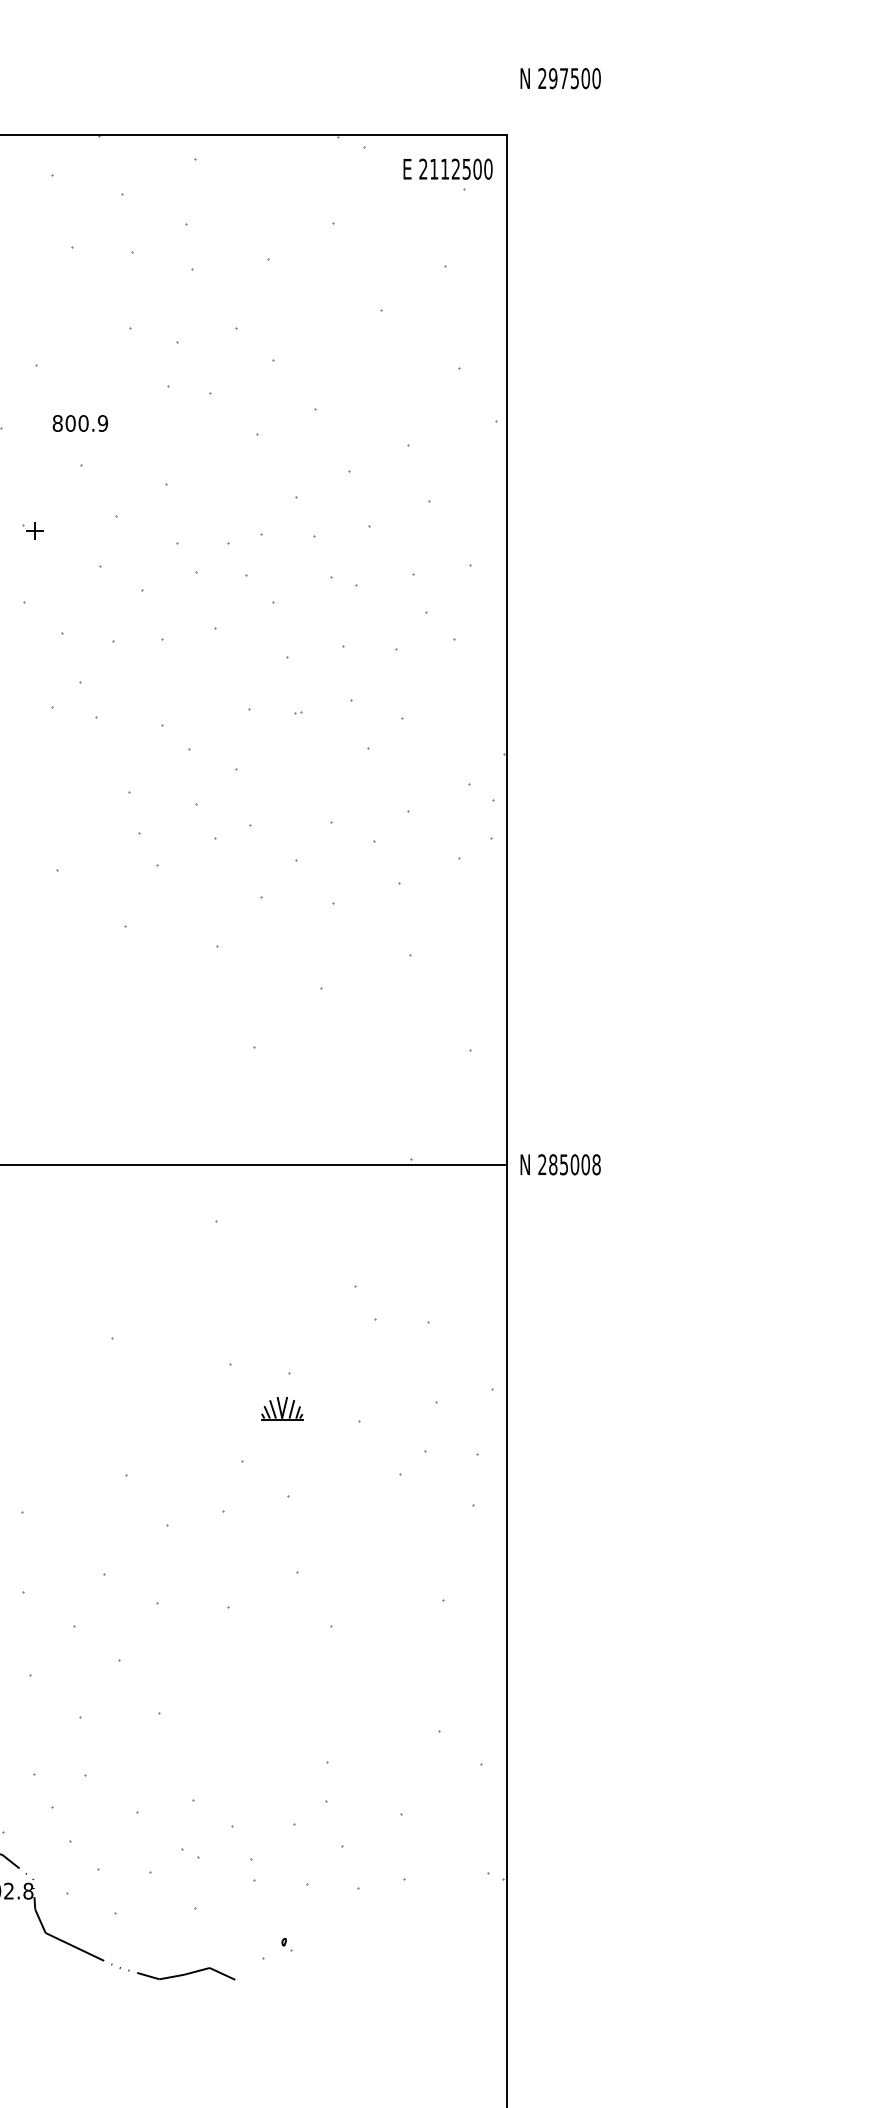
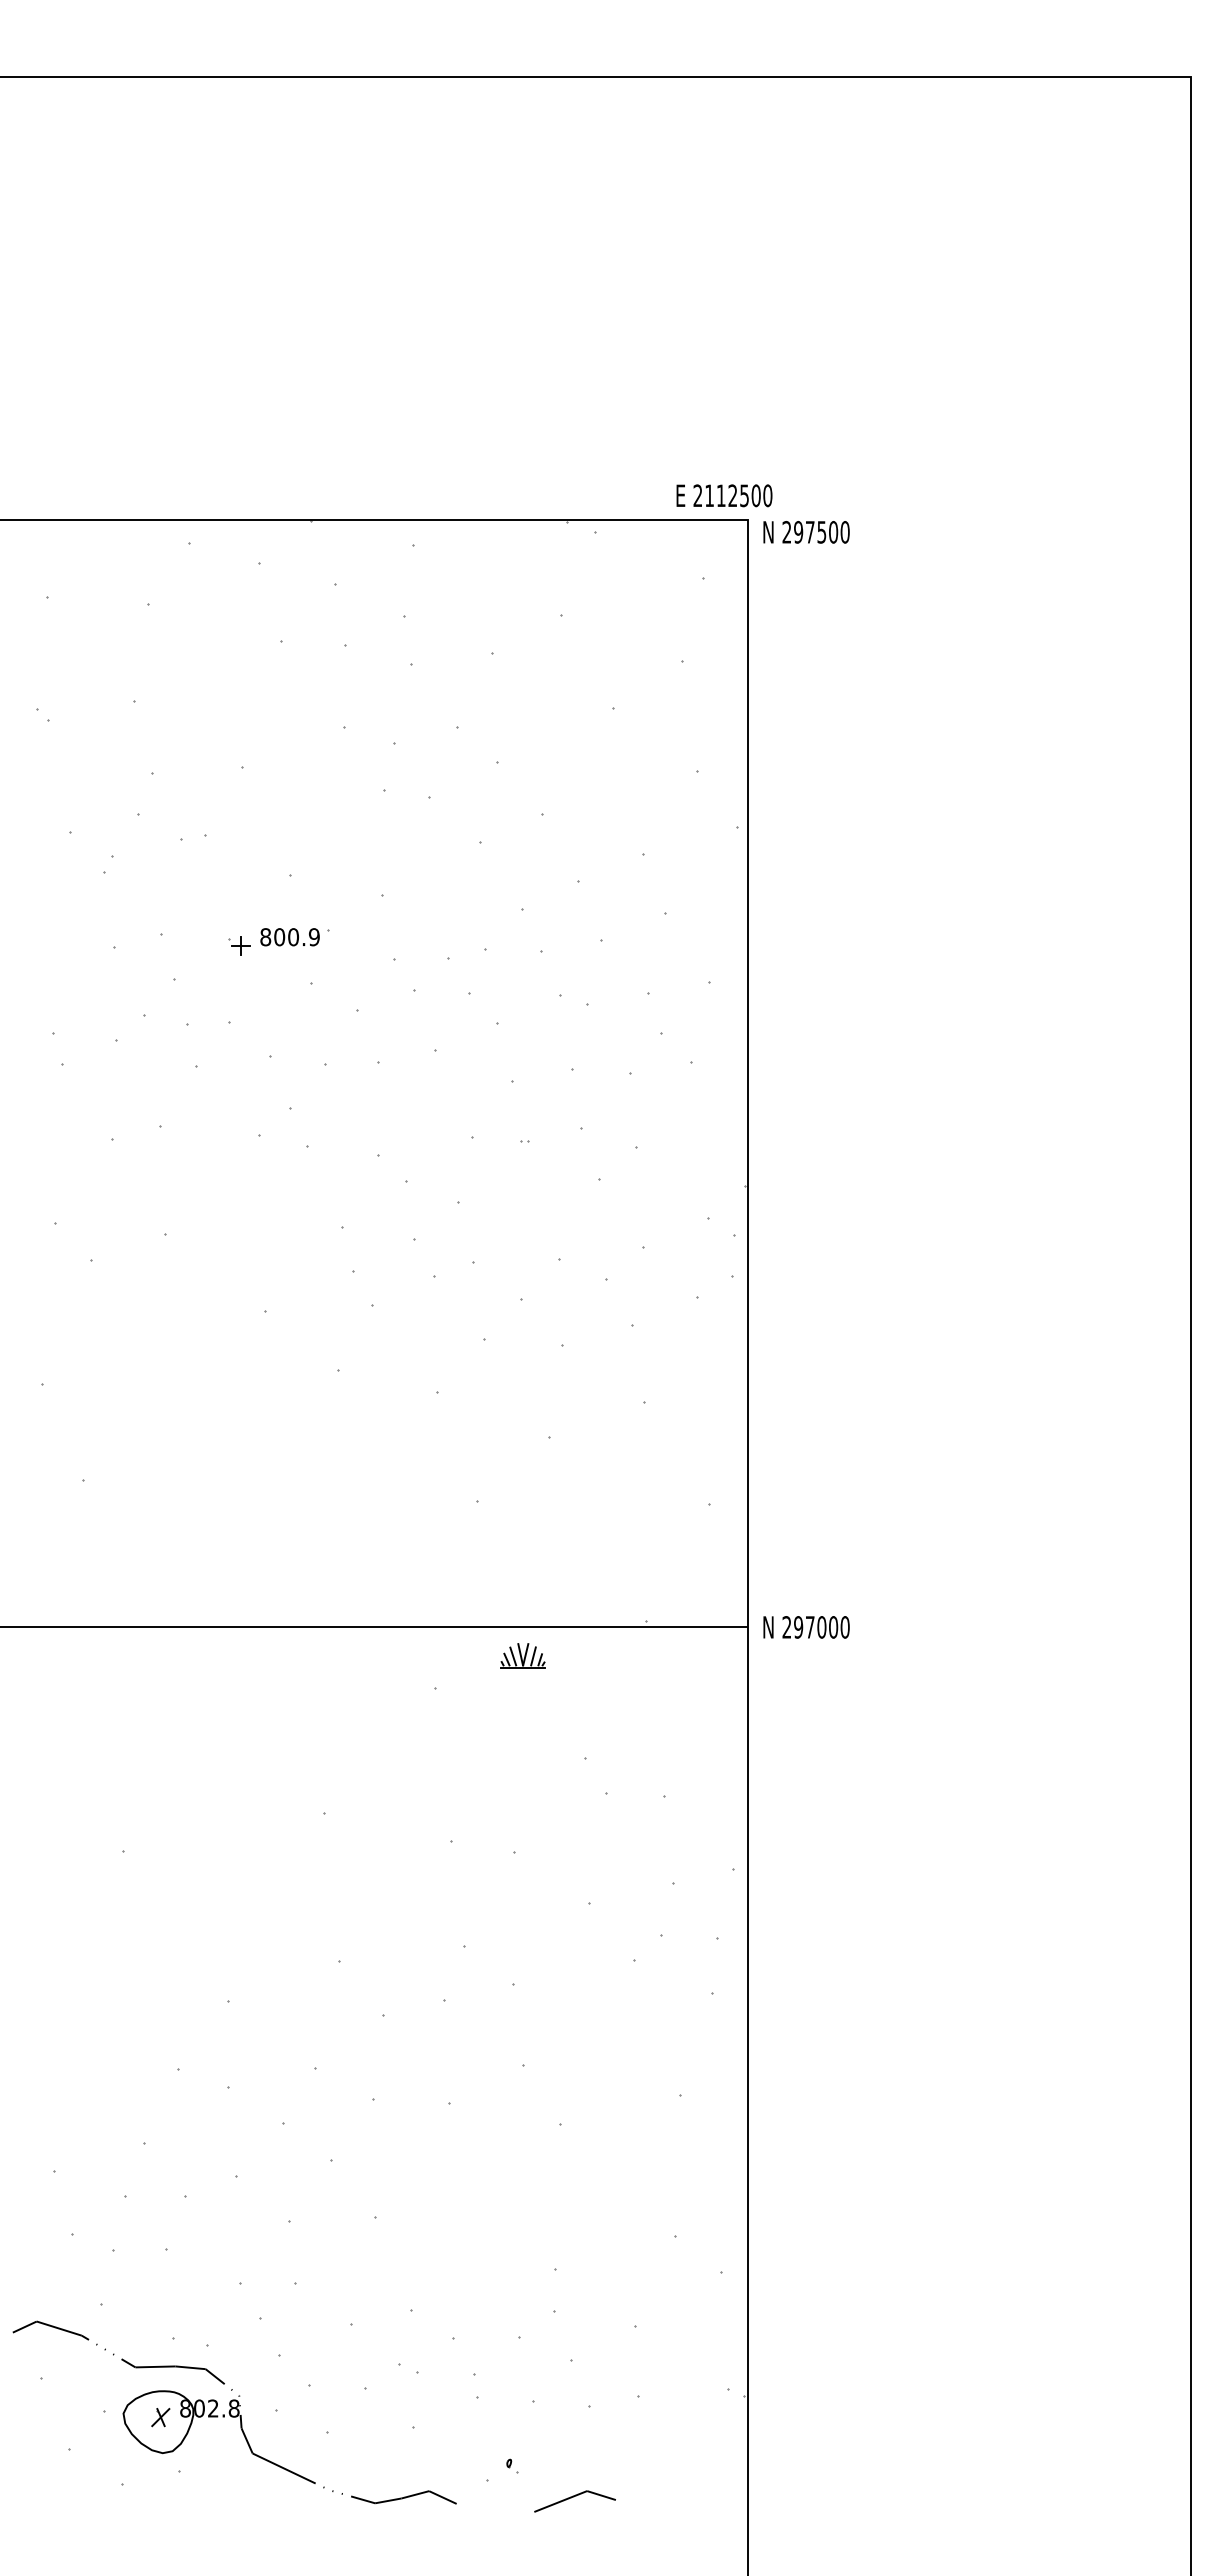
text: (560, 78) -> (806, 532), moved
text: (448, 168) -> (724, 495), moved
text: (79, 423) -> (289, 937), moved
text: (574, 1164) -> (821, 1627), 285008 -> 297000
part: (281, 1408) -> (522, 1655), moved
line: (344, 1973) -> (574, 2497), added

